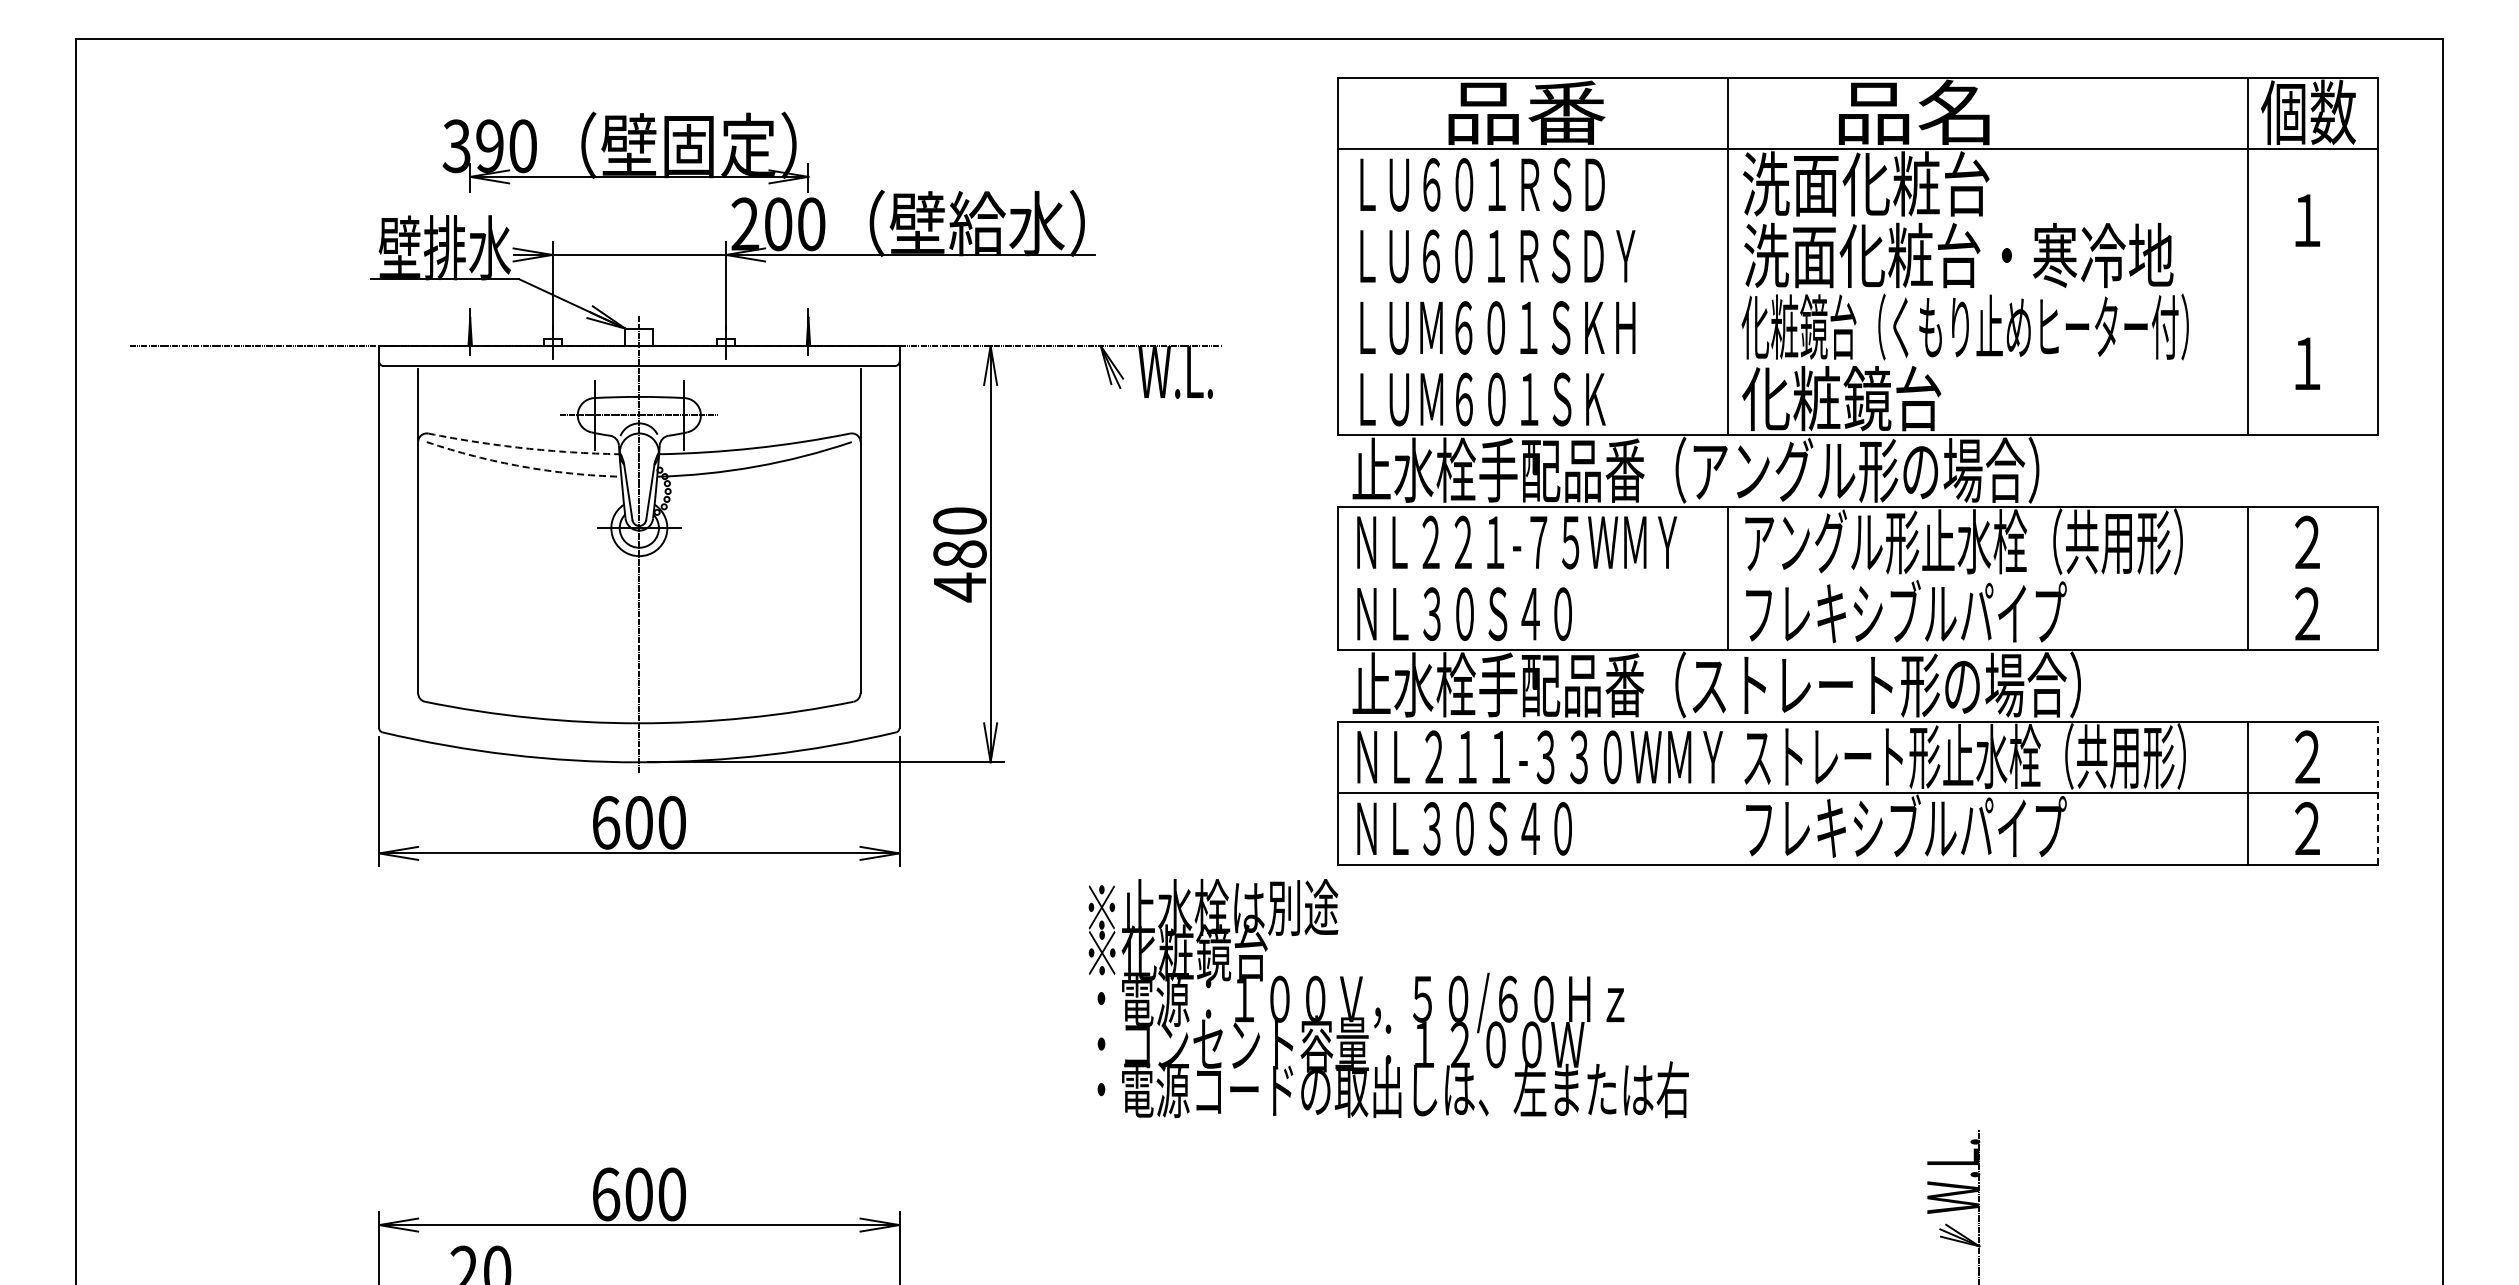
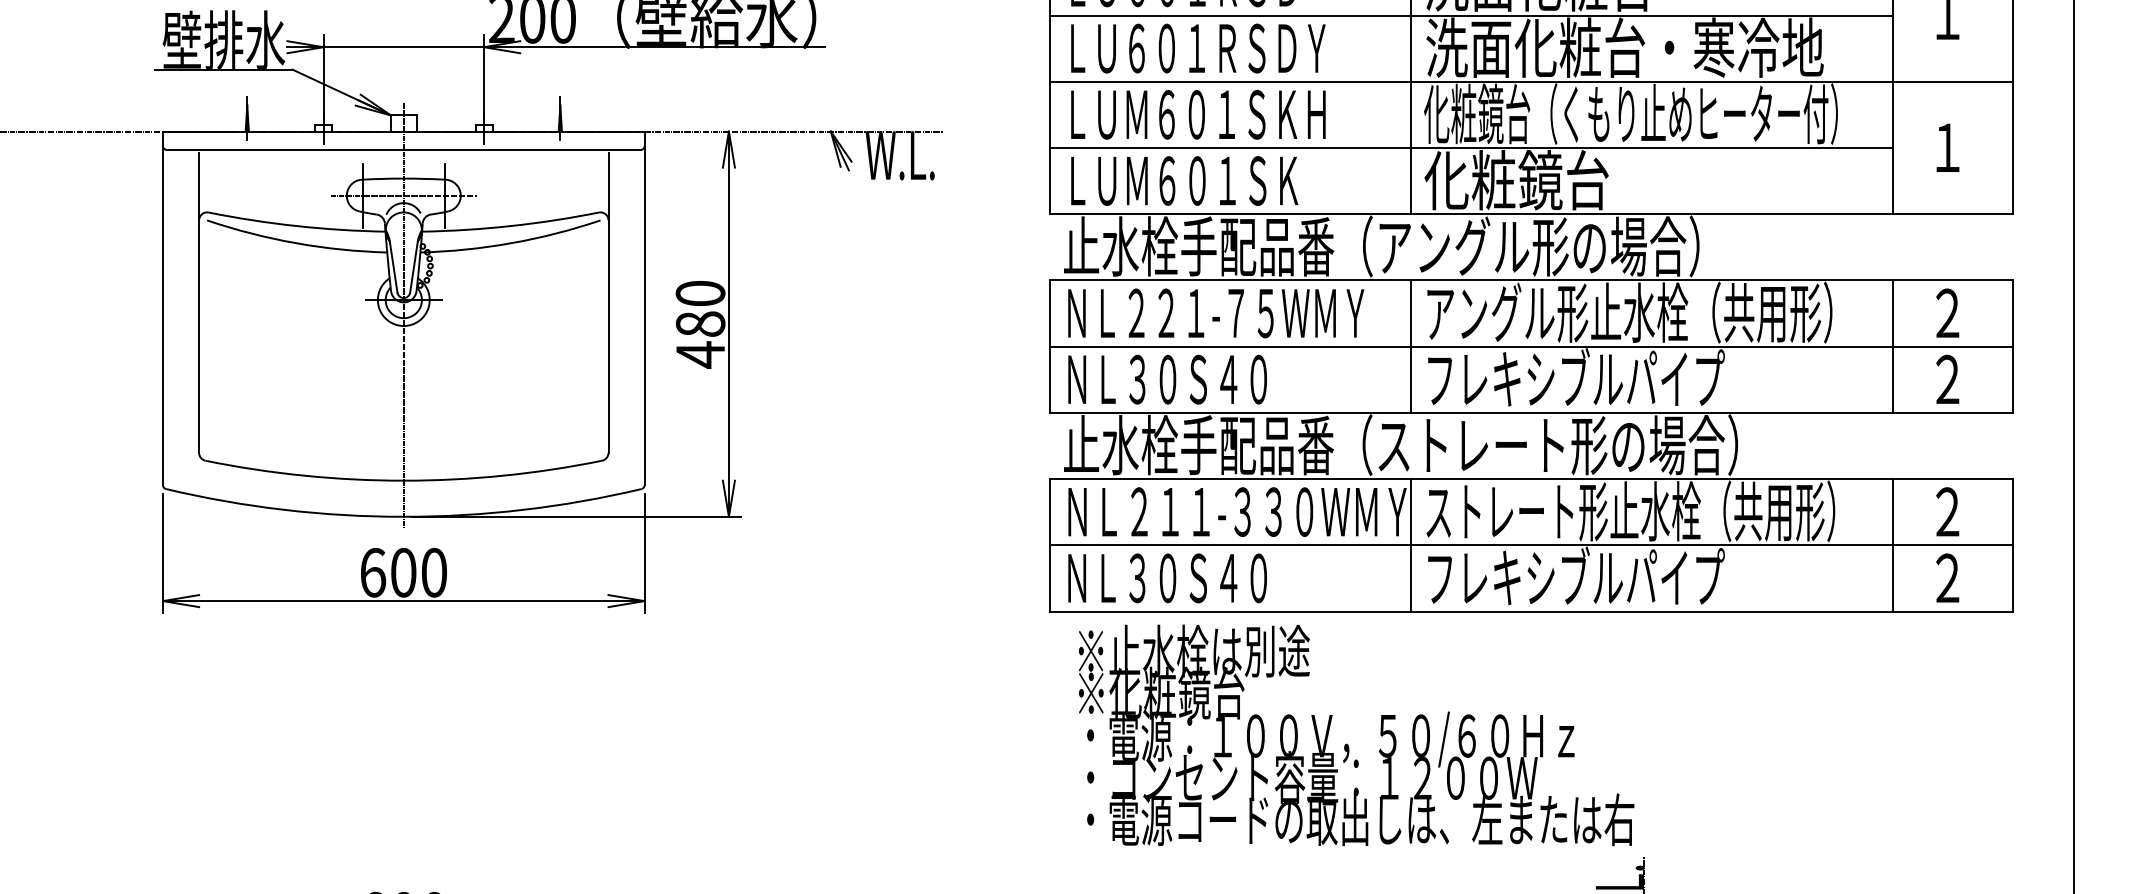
line: (1792, 220) -> (1471, 15), added
line: (1857, 292) -> (1531, 81), added
line: (1792, 363) -> (1471, 147), added
arc: (523, 448) -> (296, 226), dashed -> solid
arc: (522, 466) -> (295, 243), dashed -> solid
line: (1857, 578) -> (1531, 346), added
line: (1727, 792) -> (1410, 544), added
line: (2378, 793) -> (2013, 545), dashed -> solid
text: (1388, 998) -> (1356, 735), moved

